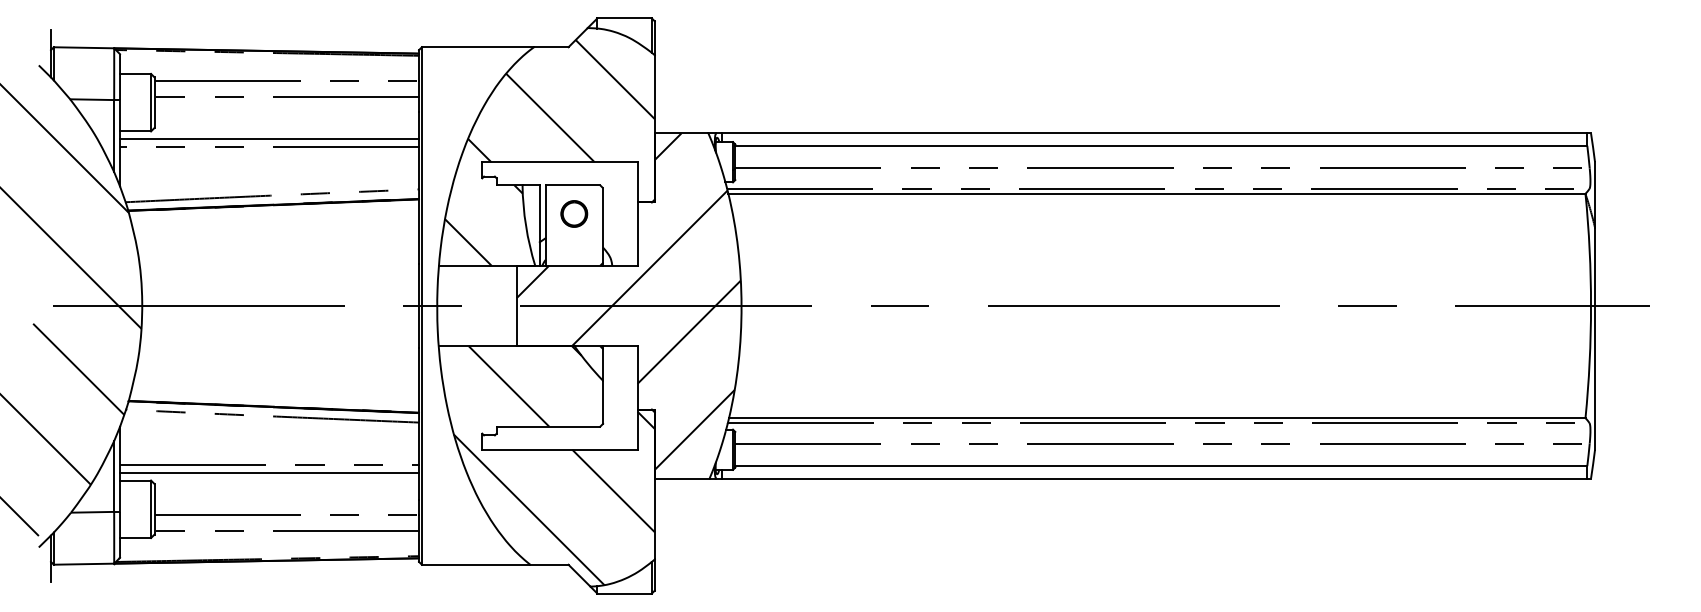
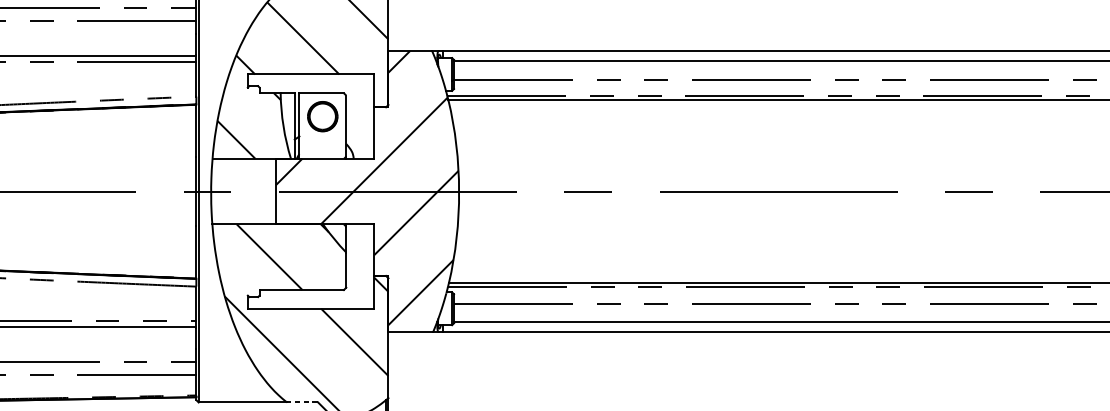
part: (574, 213) -> (323, 116), size x1.4
line: (548, 564) -> (301, 402), solid -> dashed

